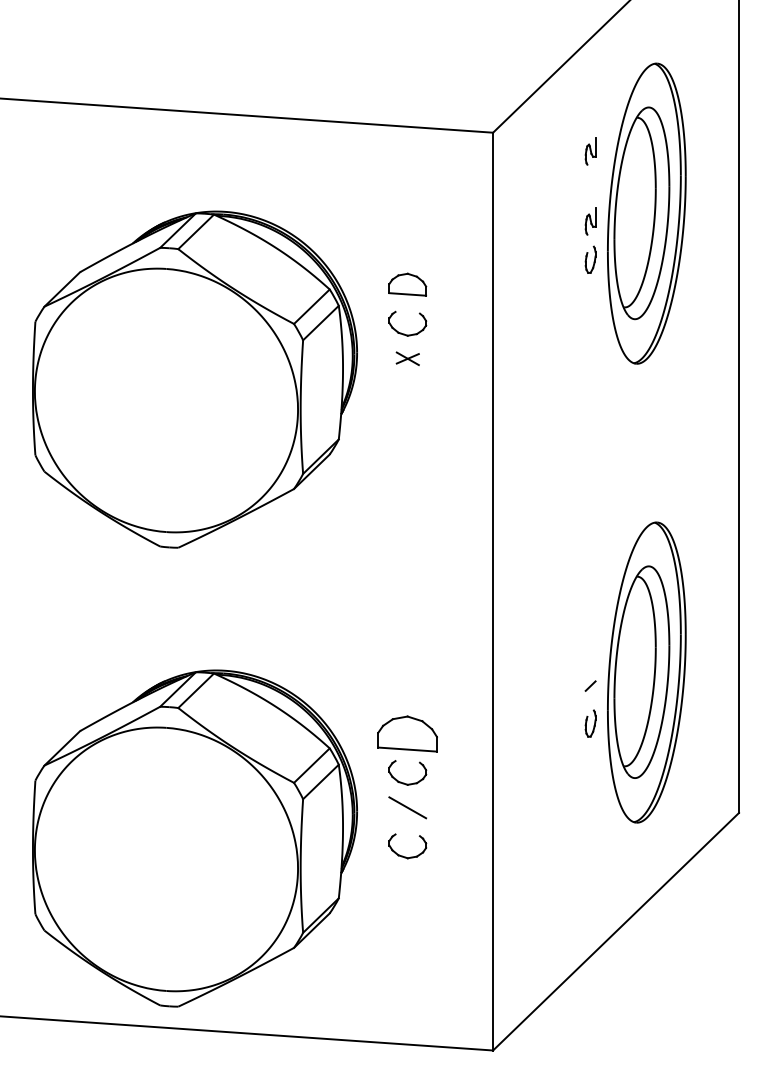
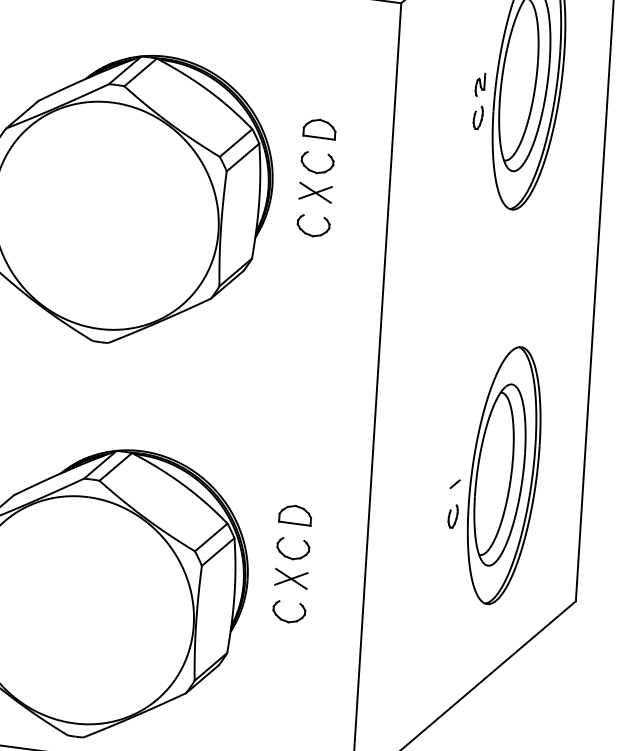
part: (590, 151) -> (483, 24), removed
part: (407, 358) -> (315, 192), size x1.67
part: (403, 406) -> (309, 233), added
part: (407, 733) -> (295, 515), size x0.62
line: (407, 807) -> (291, 578), added

